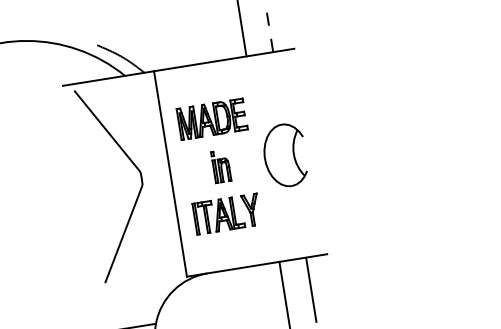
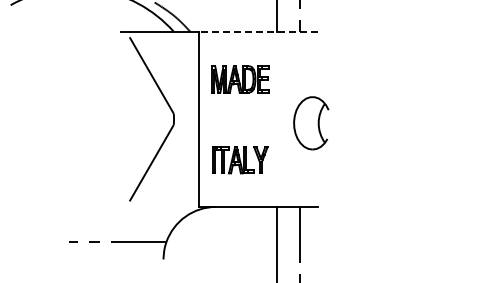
line: (224, 59) -> (258, 31), solid -> dashed
part: (285, 155) -> (311, 123), moved
part: (220, 166) -> (241, 119), removed

